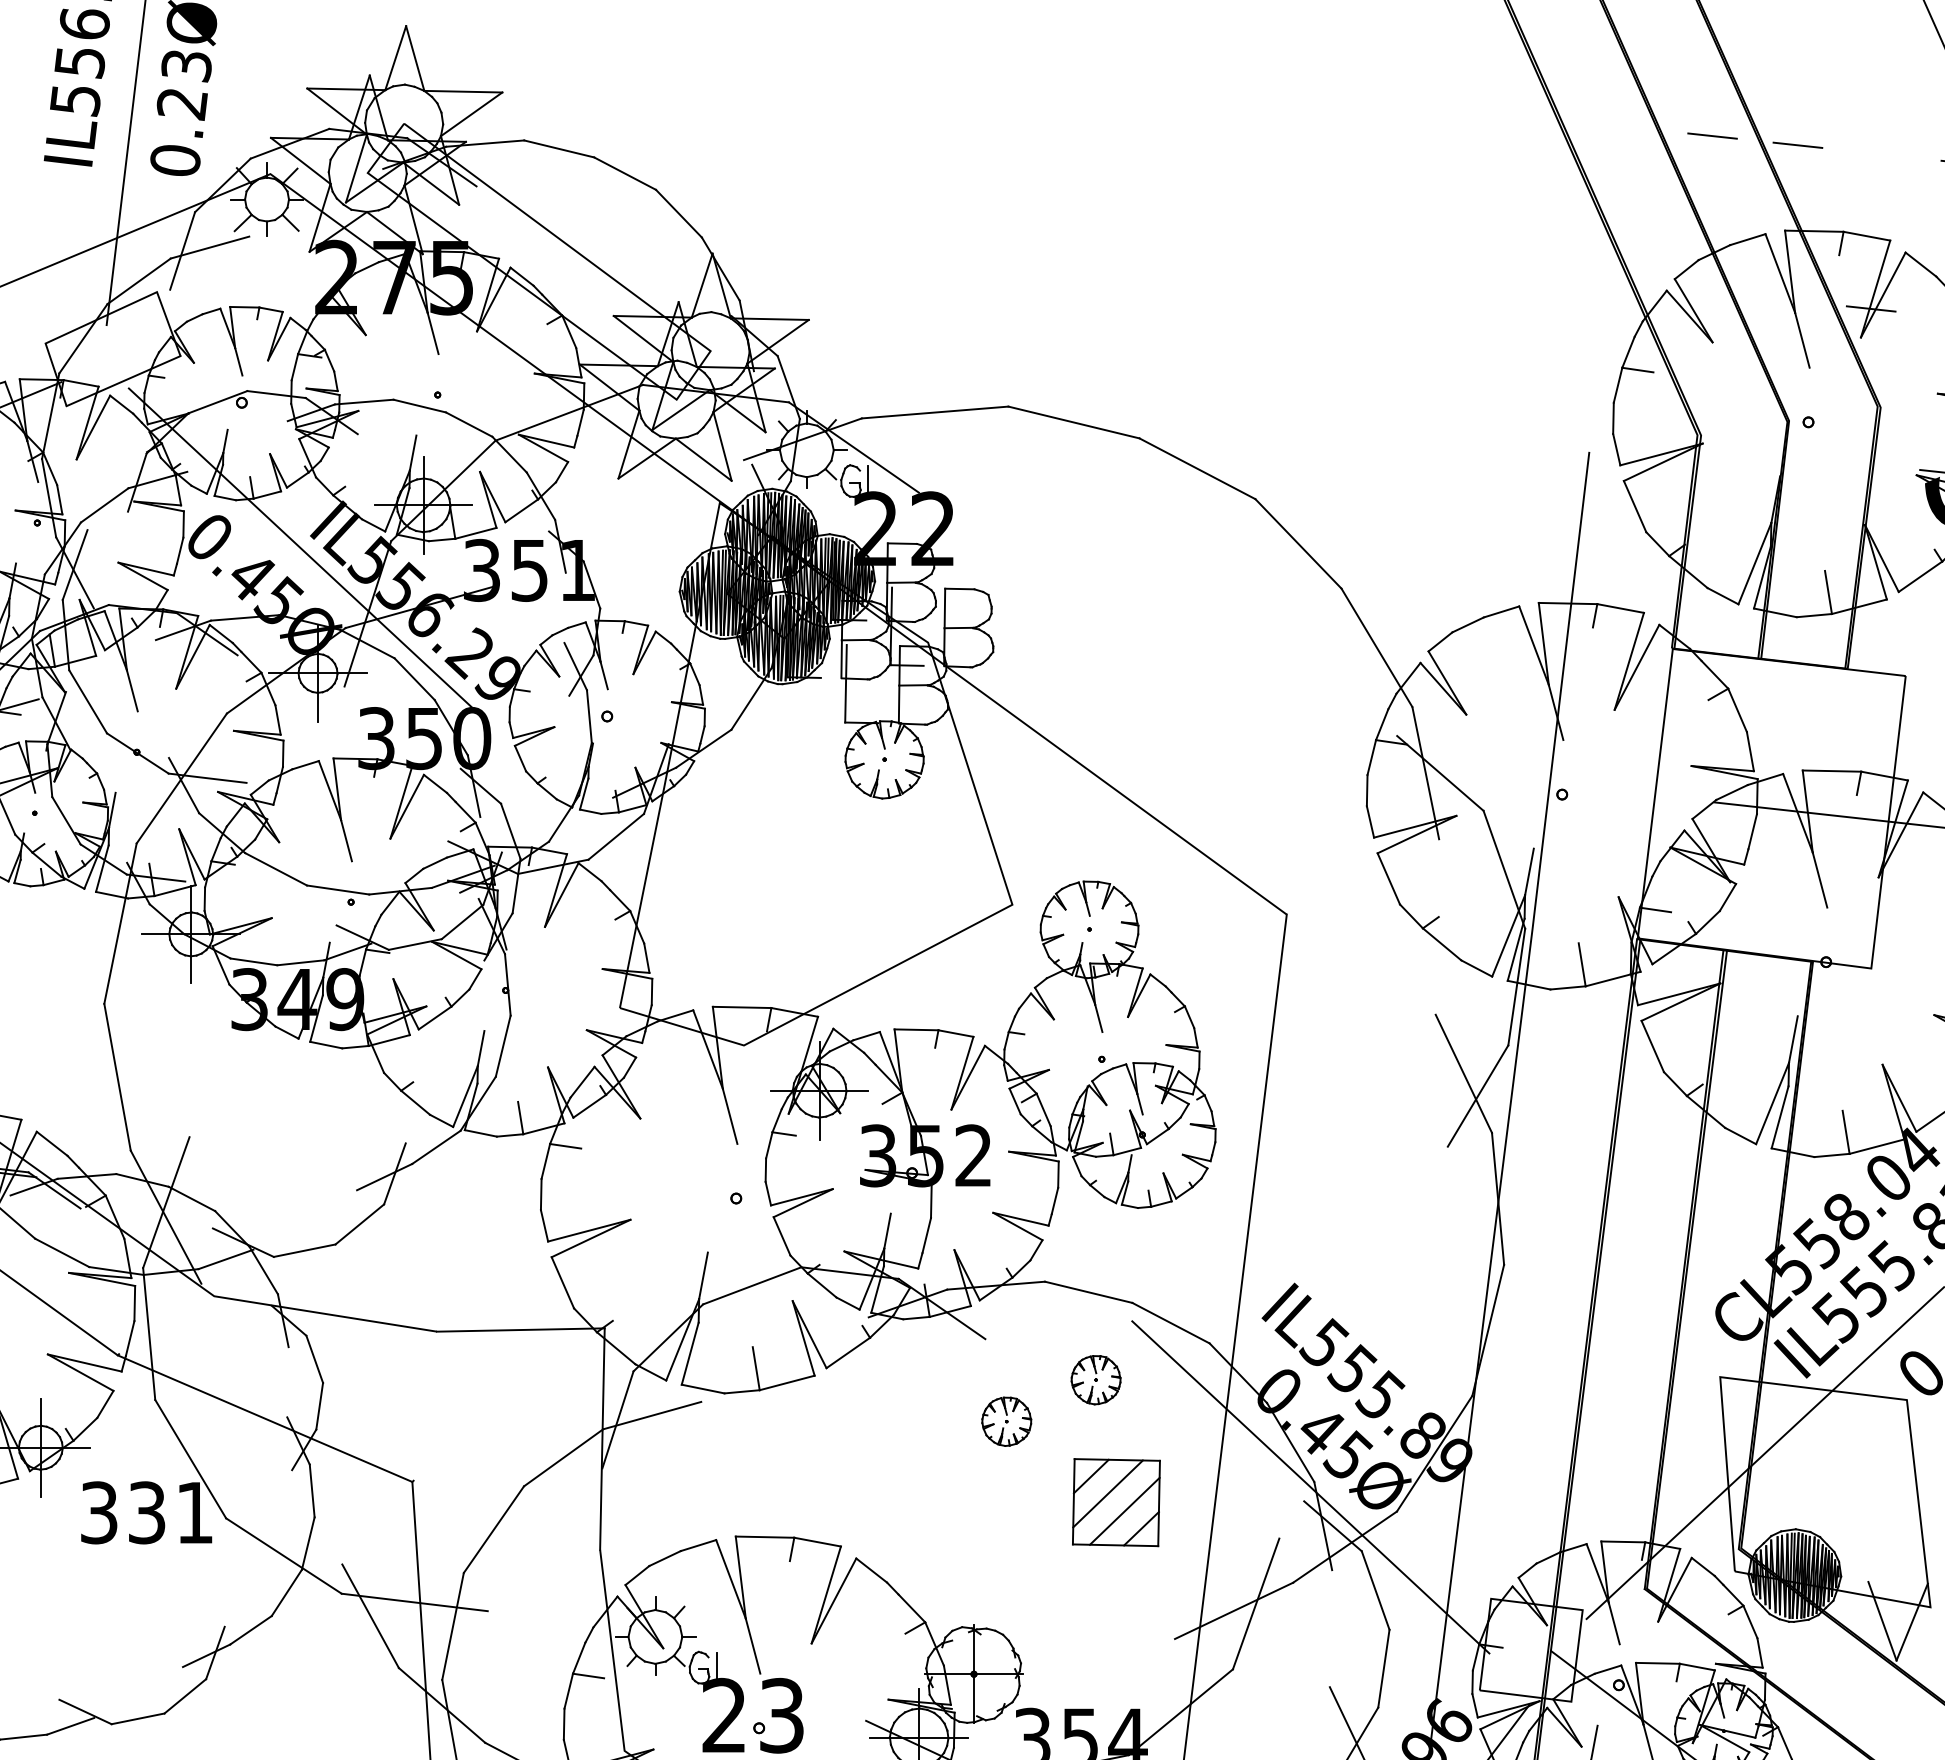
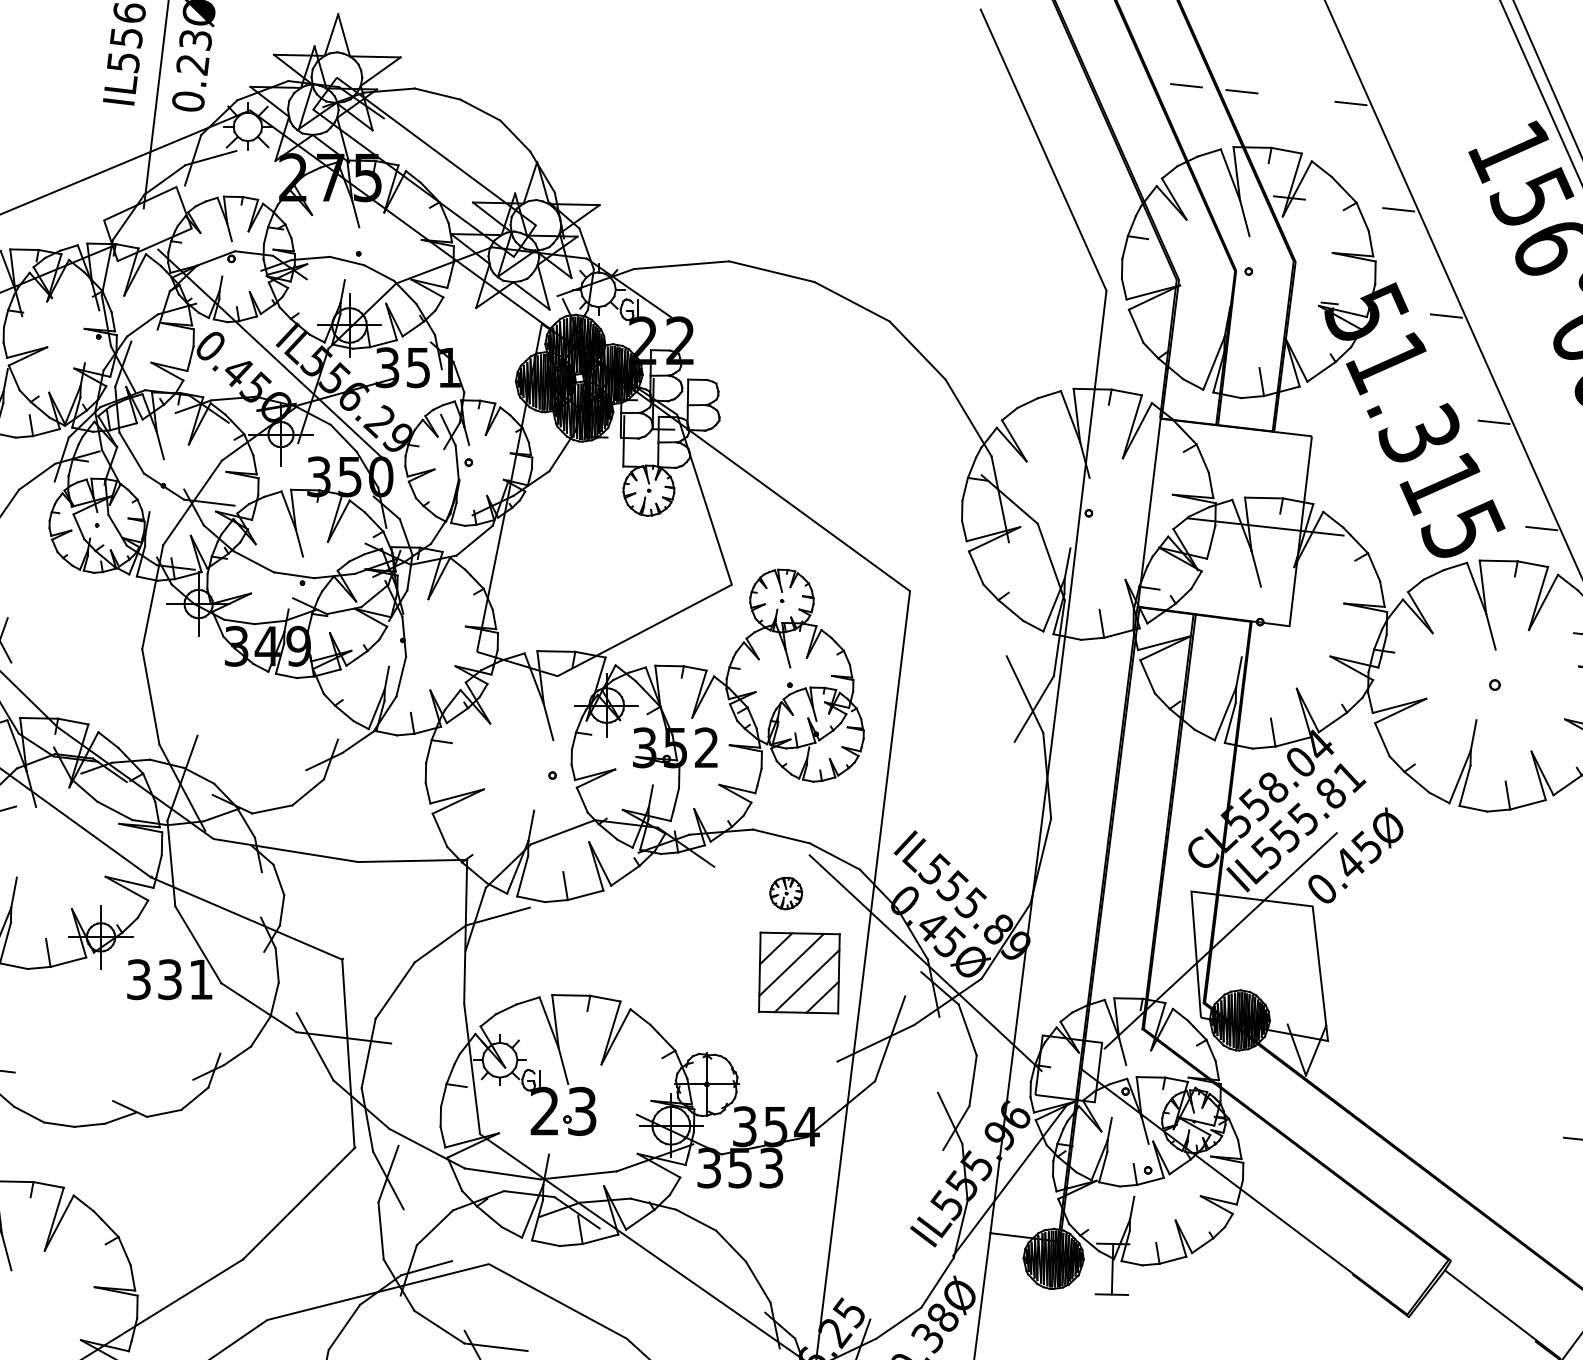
line: (1492, 234) -> (1043, 149), added
part: (1007, 1421) -> (728, 920), removed
part: (1116, 1501) -> (799, 972), size x1.43

